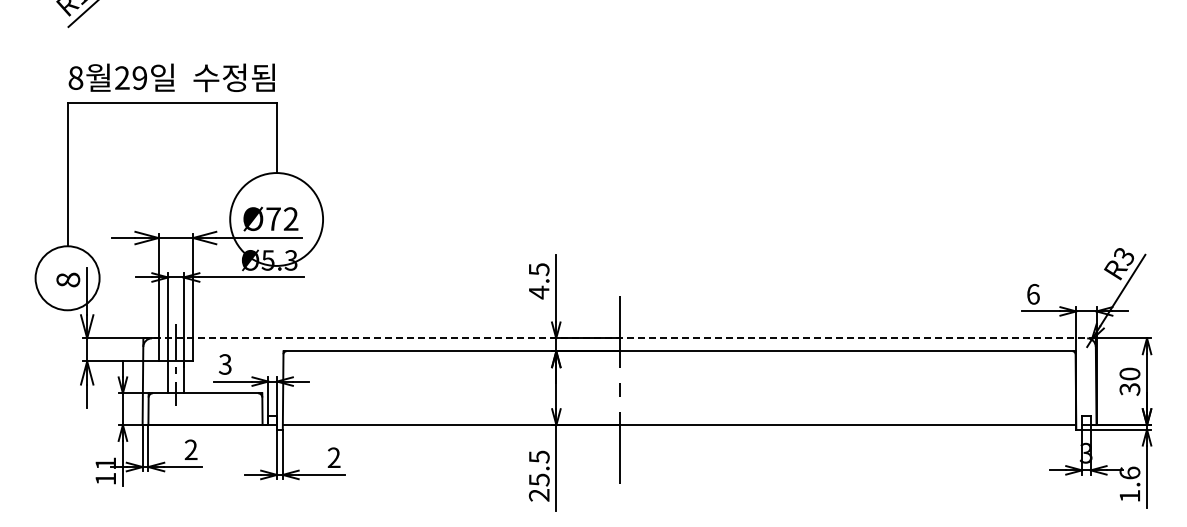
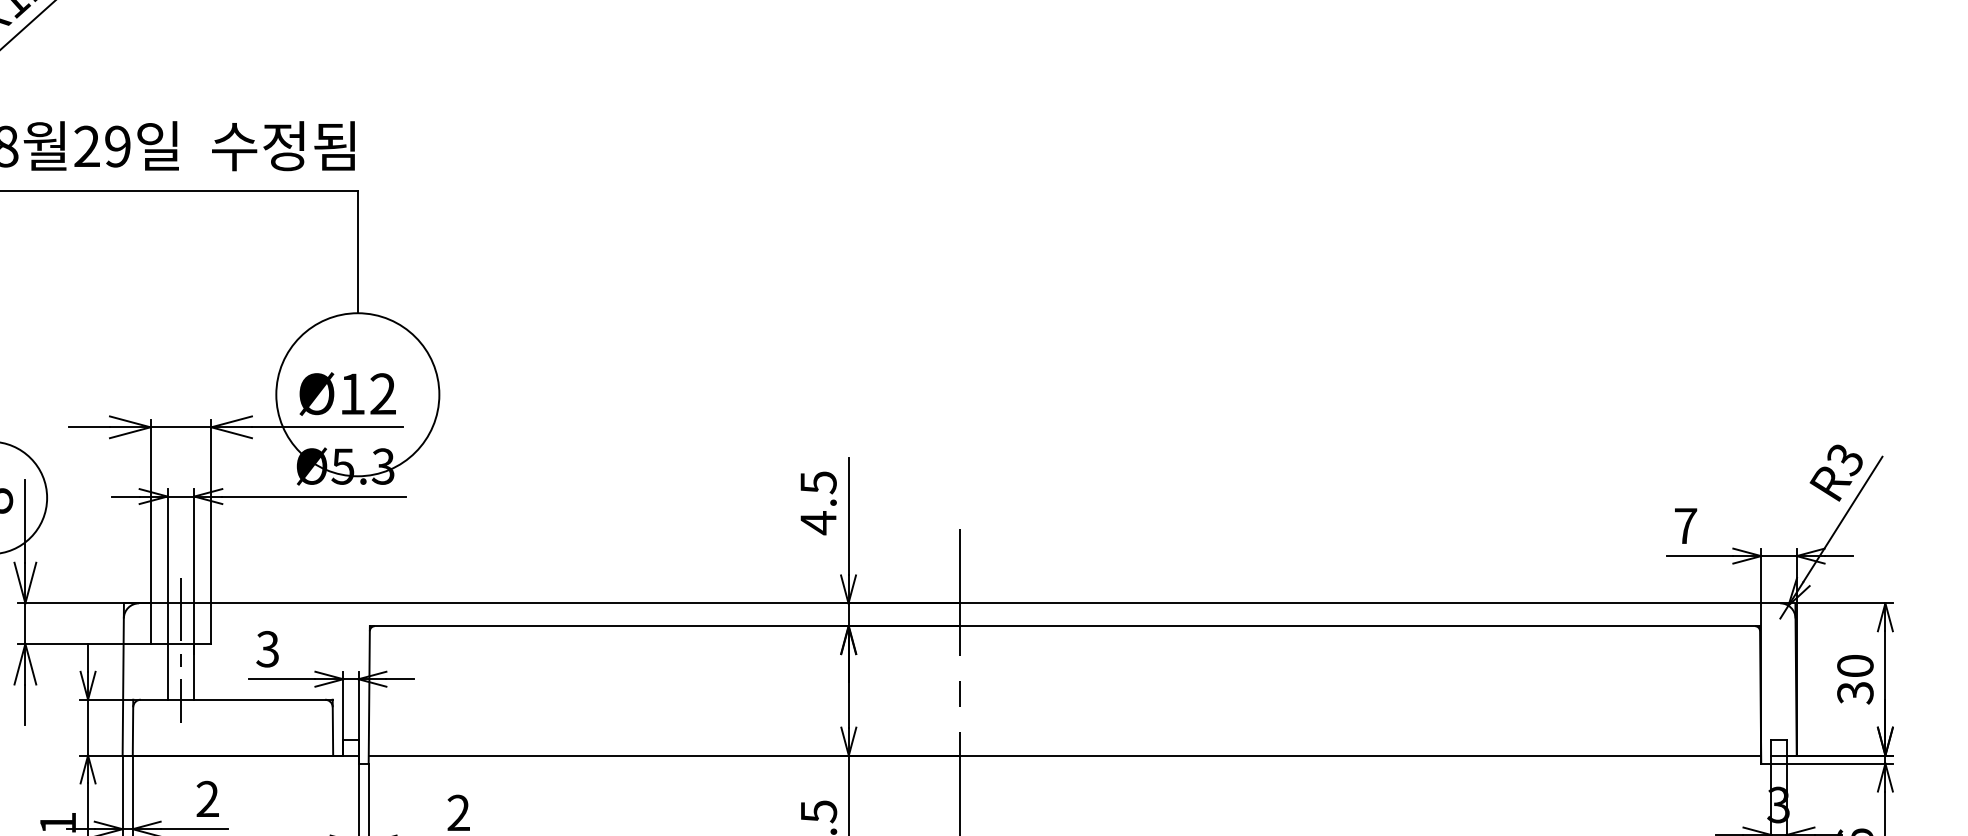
text: (273, 218) -> (352, 393), Ø72 -> Ø12
text: (1033, 294) -> (1686, 526), 6 -> 7
line: (620, 338) -> (961, 603), dashed -> solid

